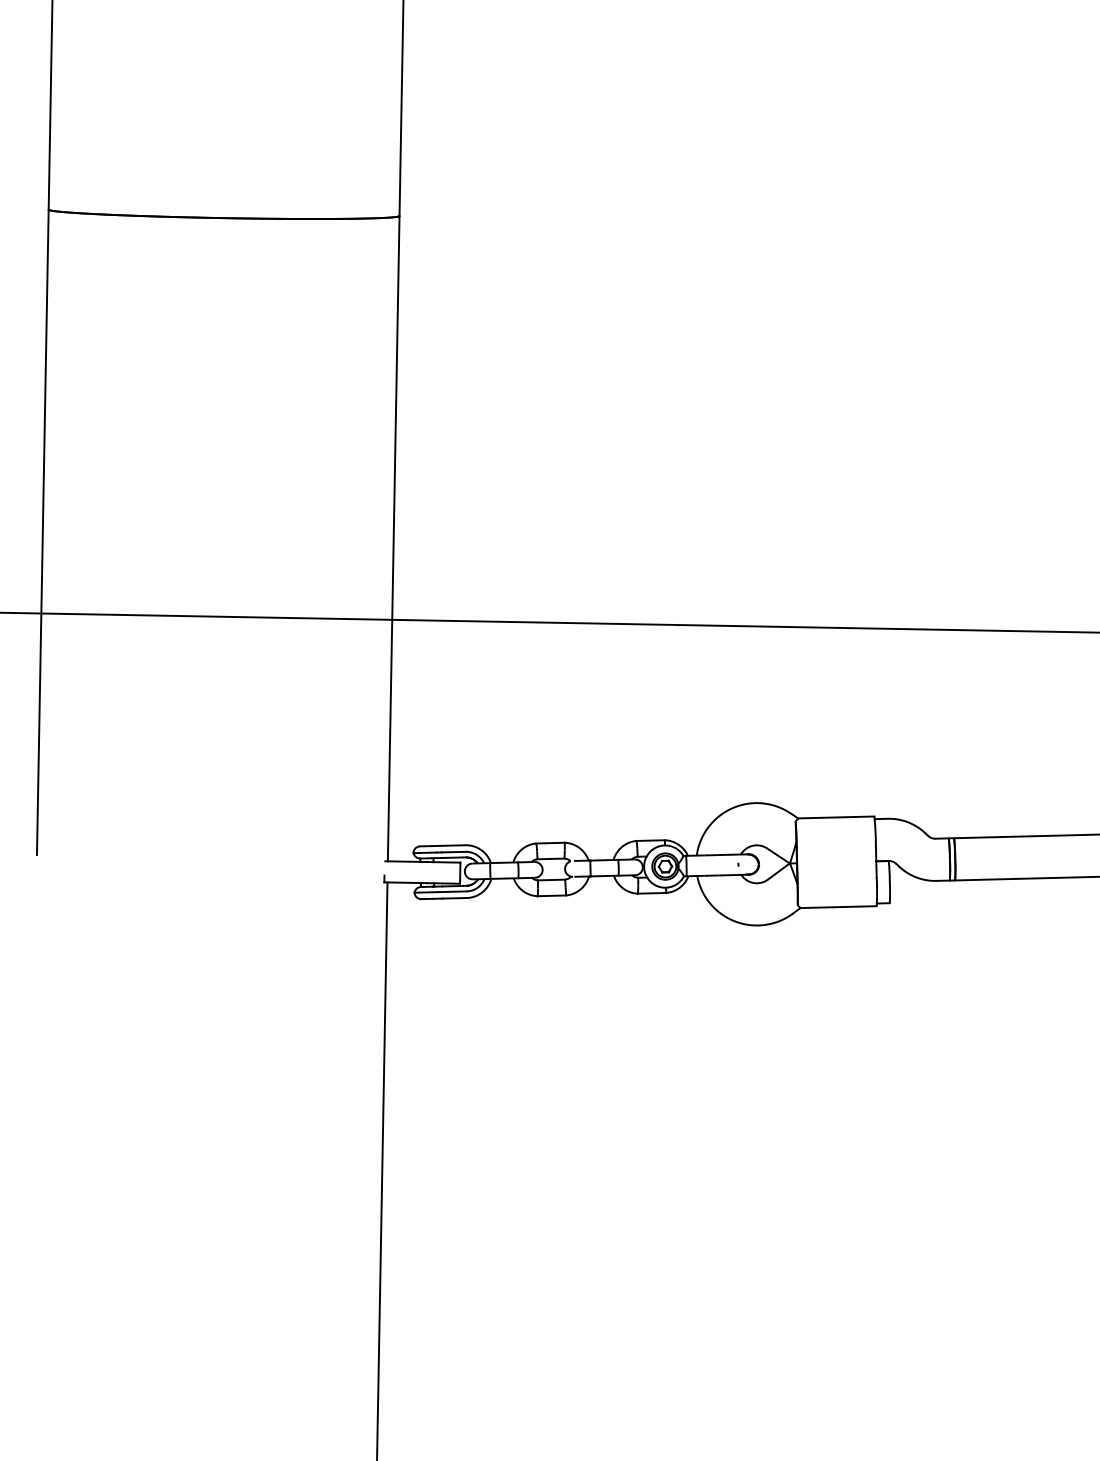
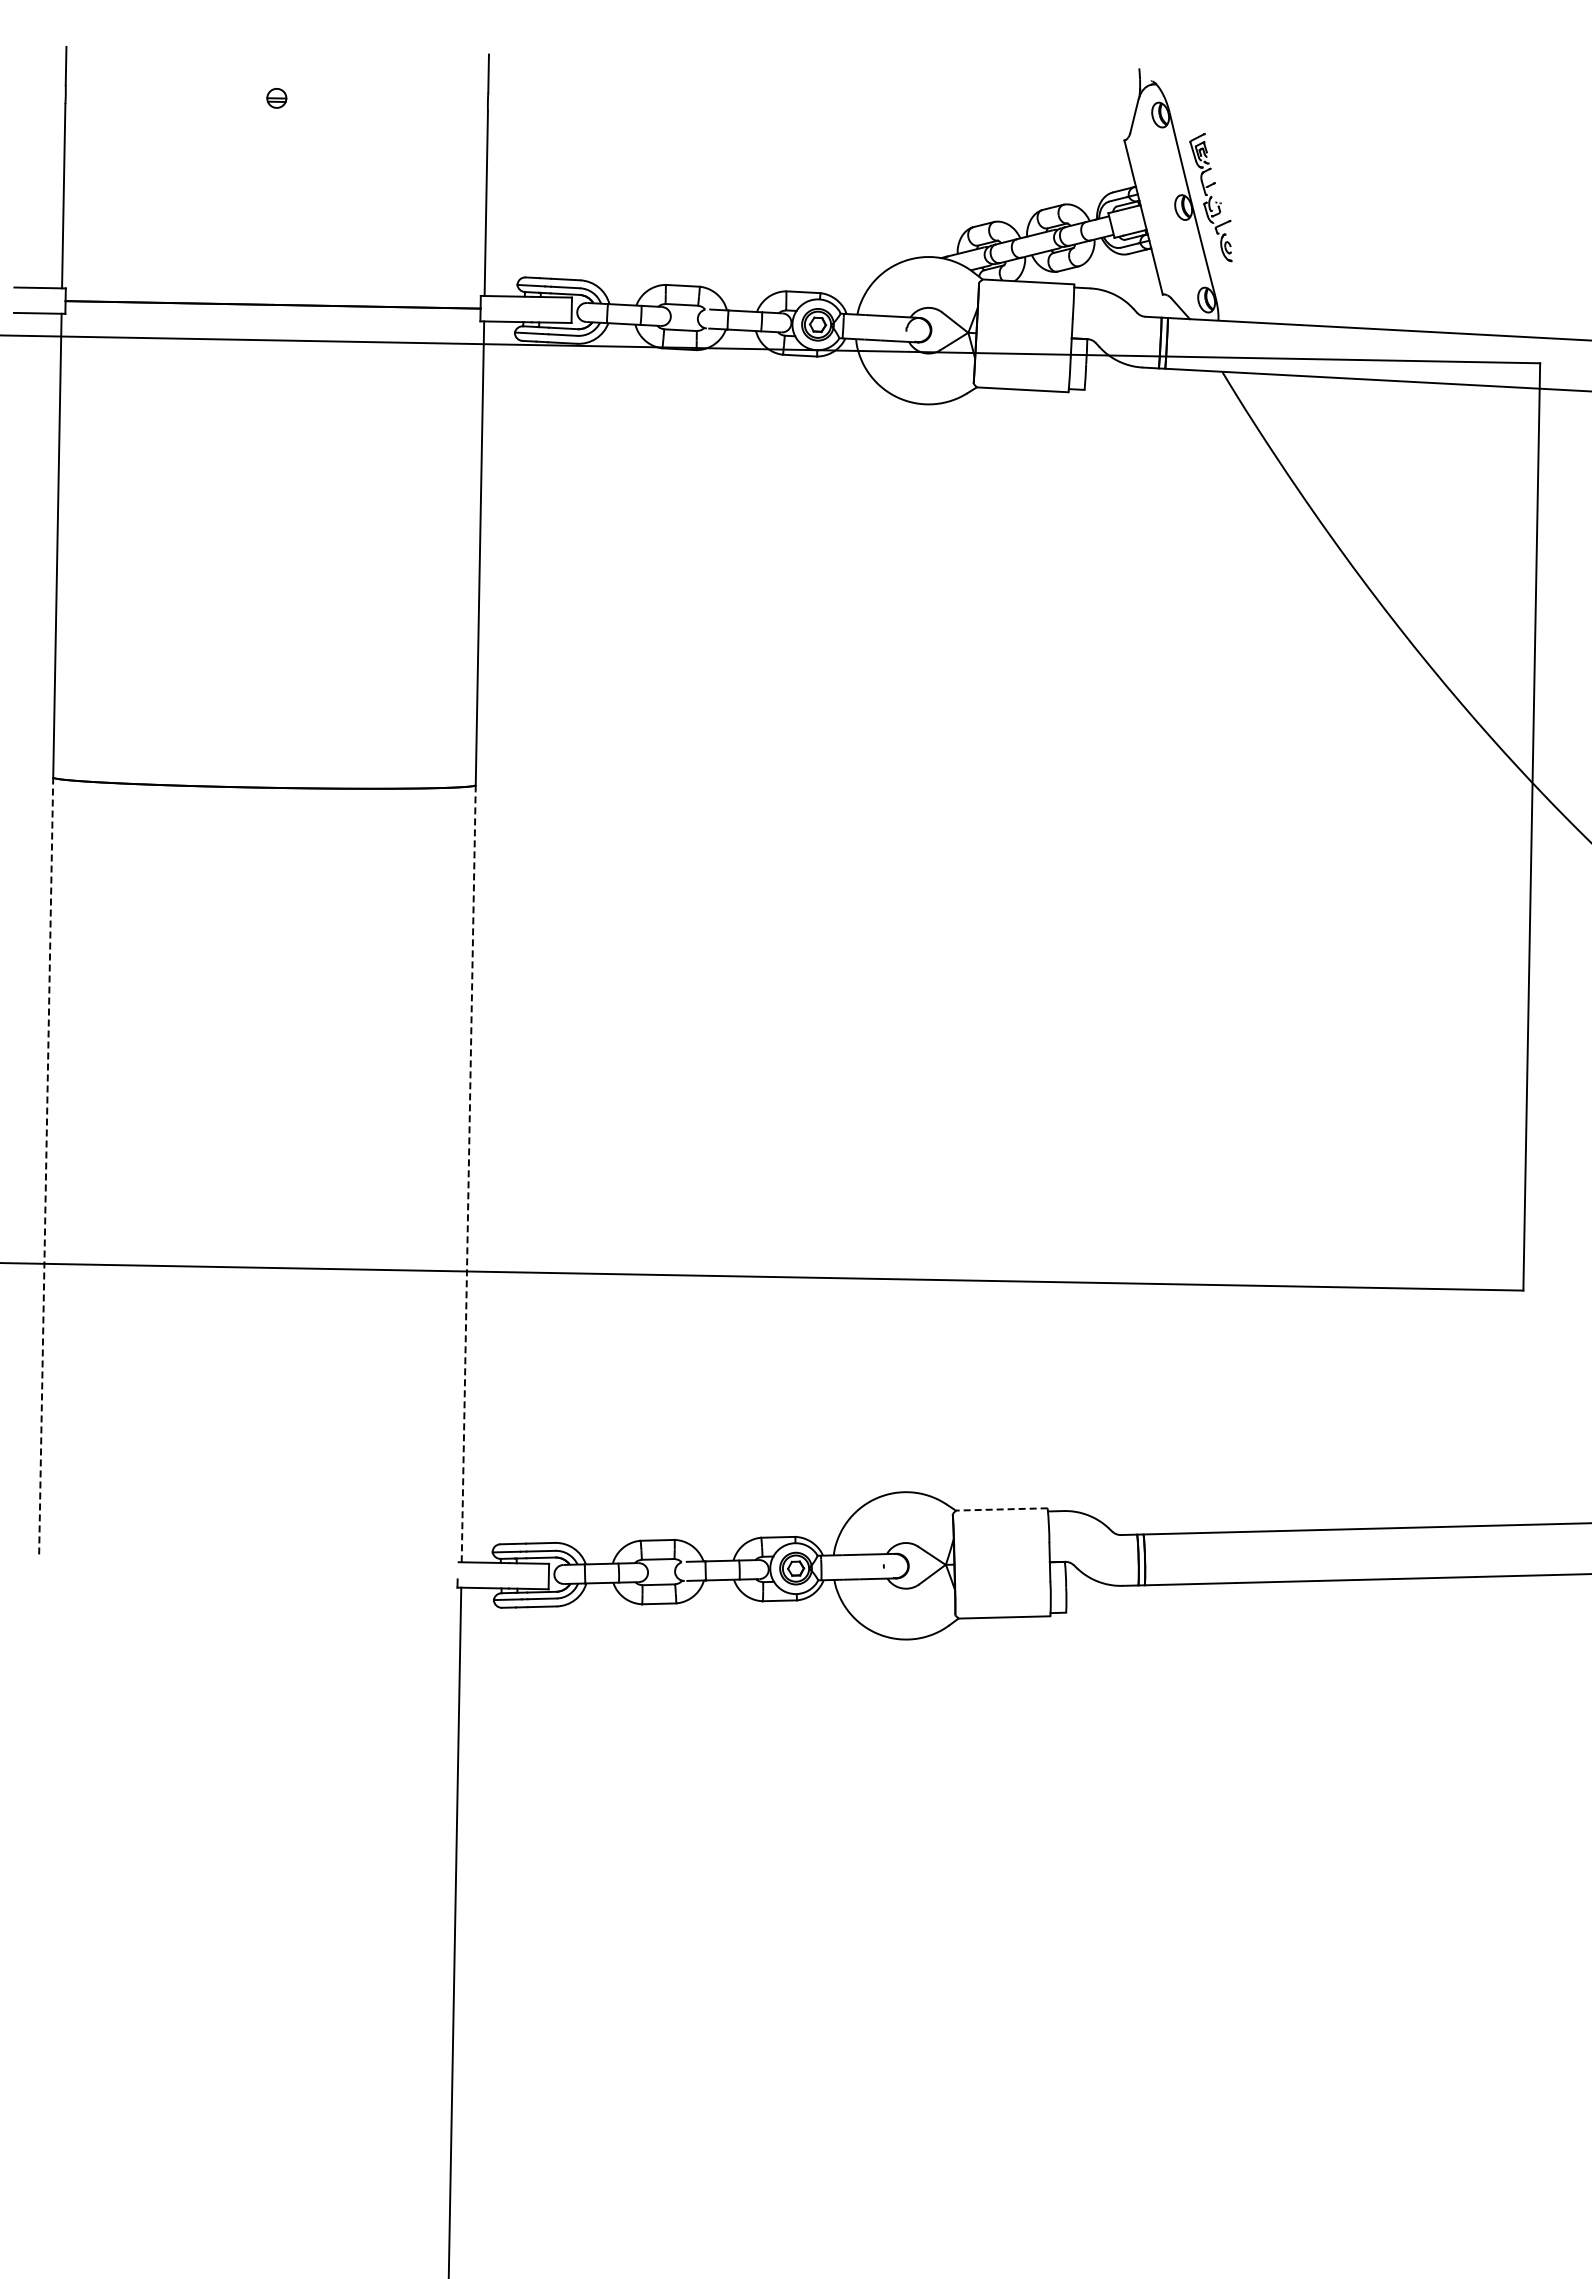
line: (43, 532) -> (46, 1166), solid -> dashed
line: (393, 538) -> (468, 1173), solid -> dashed
line: (836, 817) -> (1001, 1509), solid -> dashed

